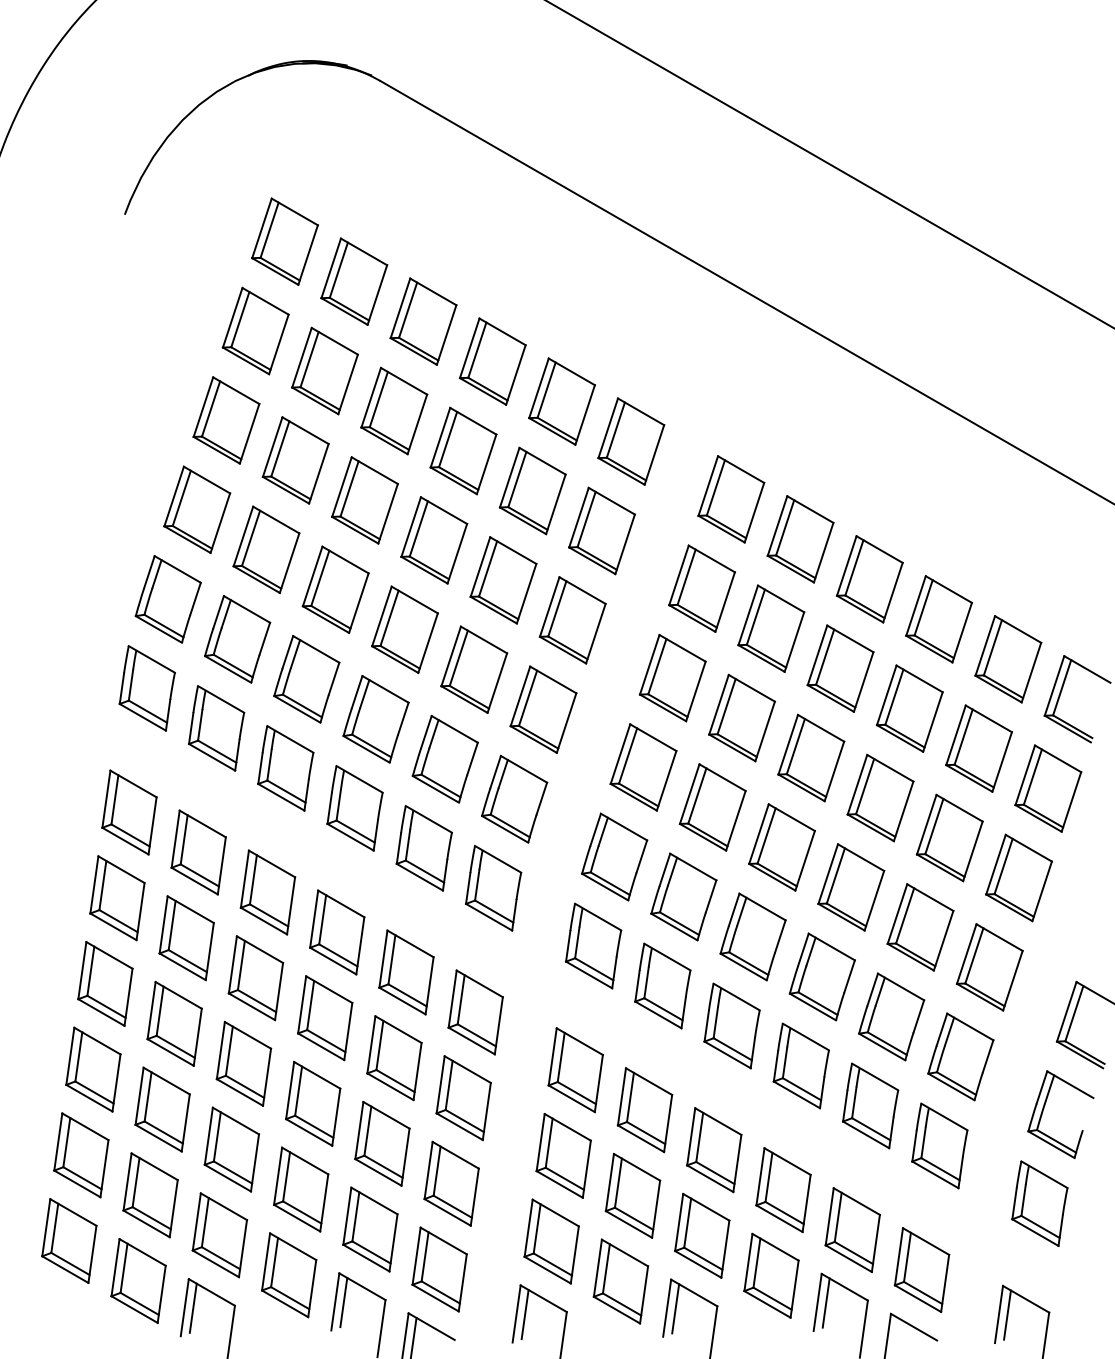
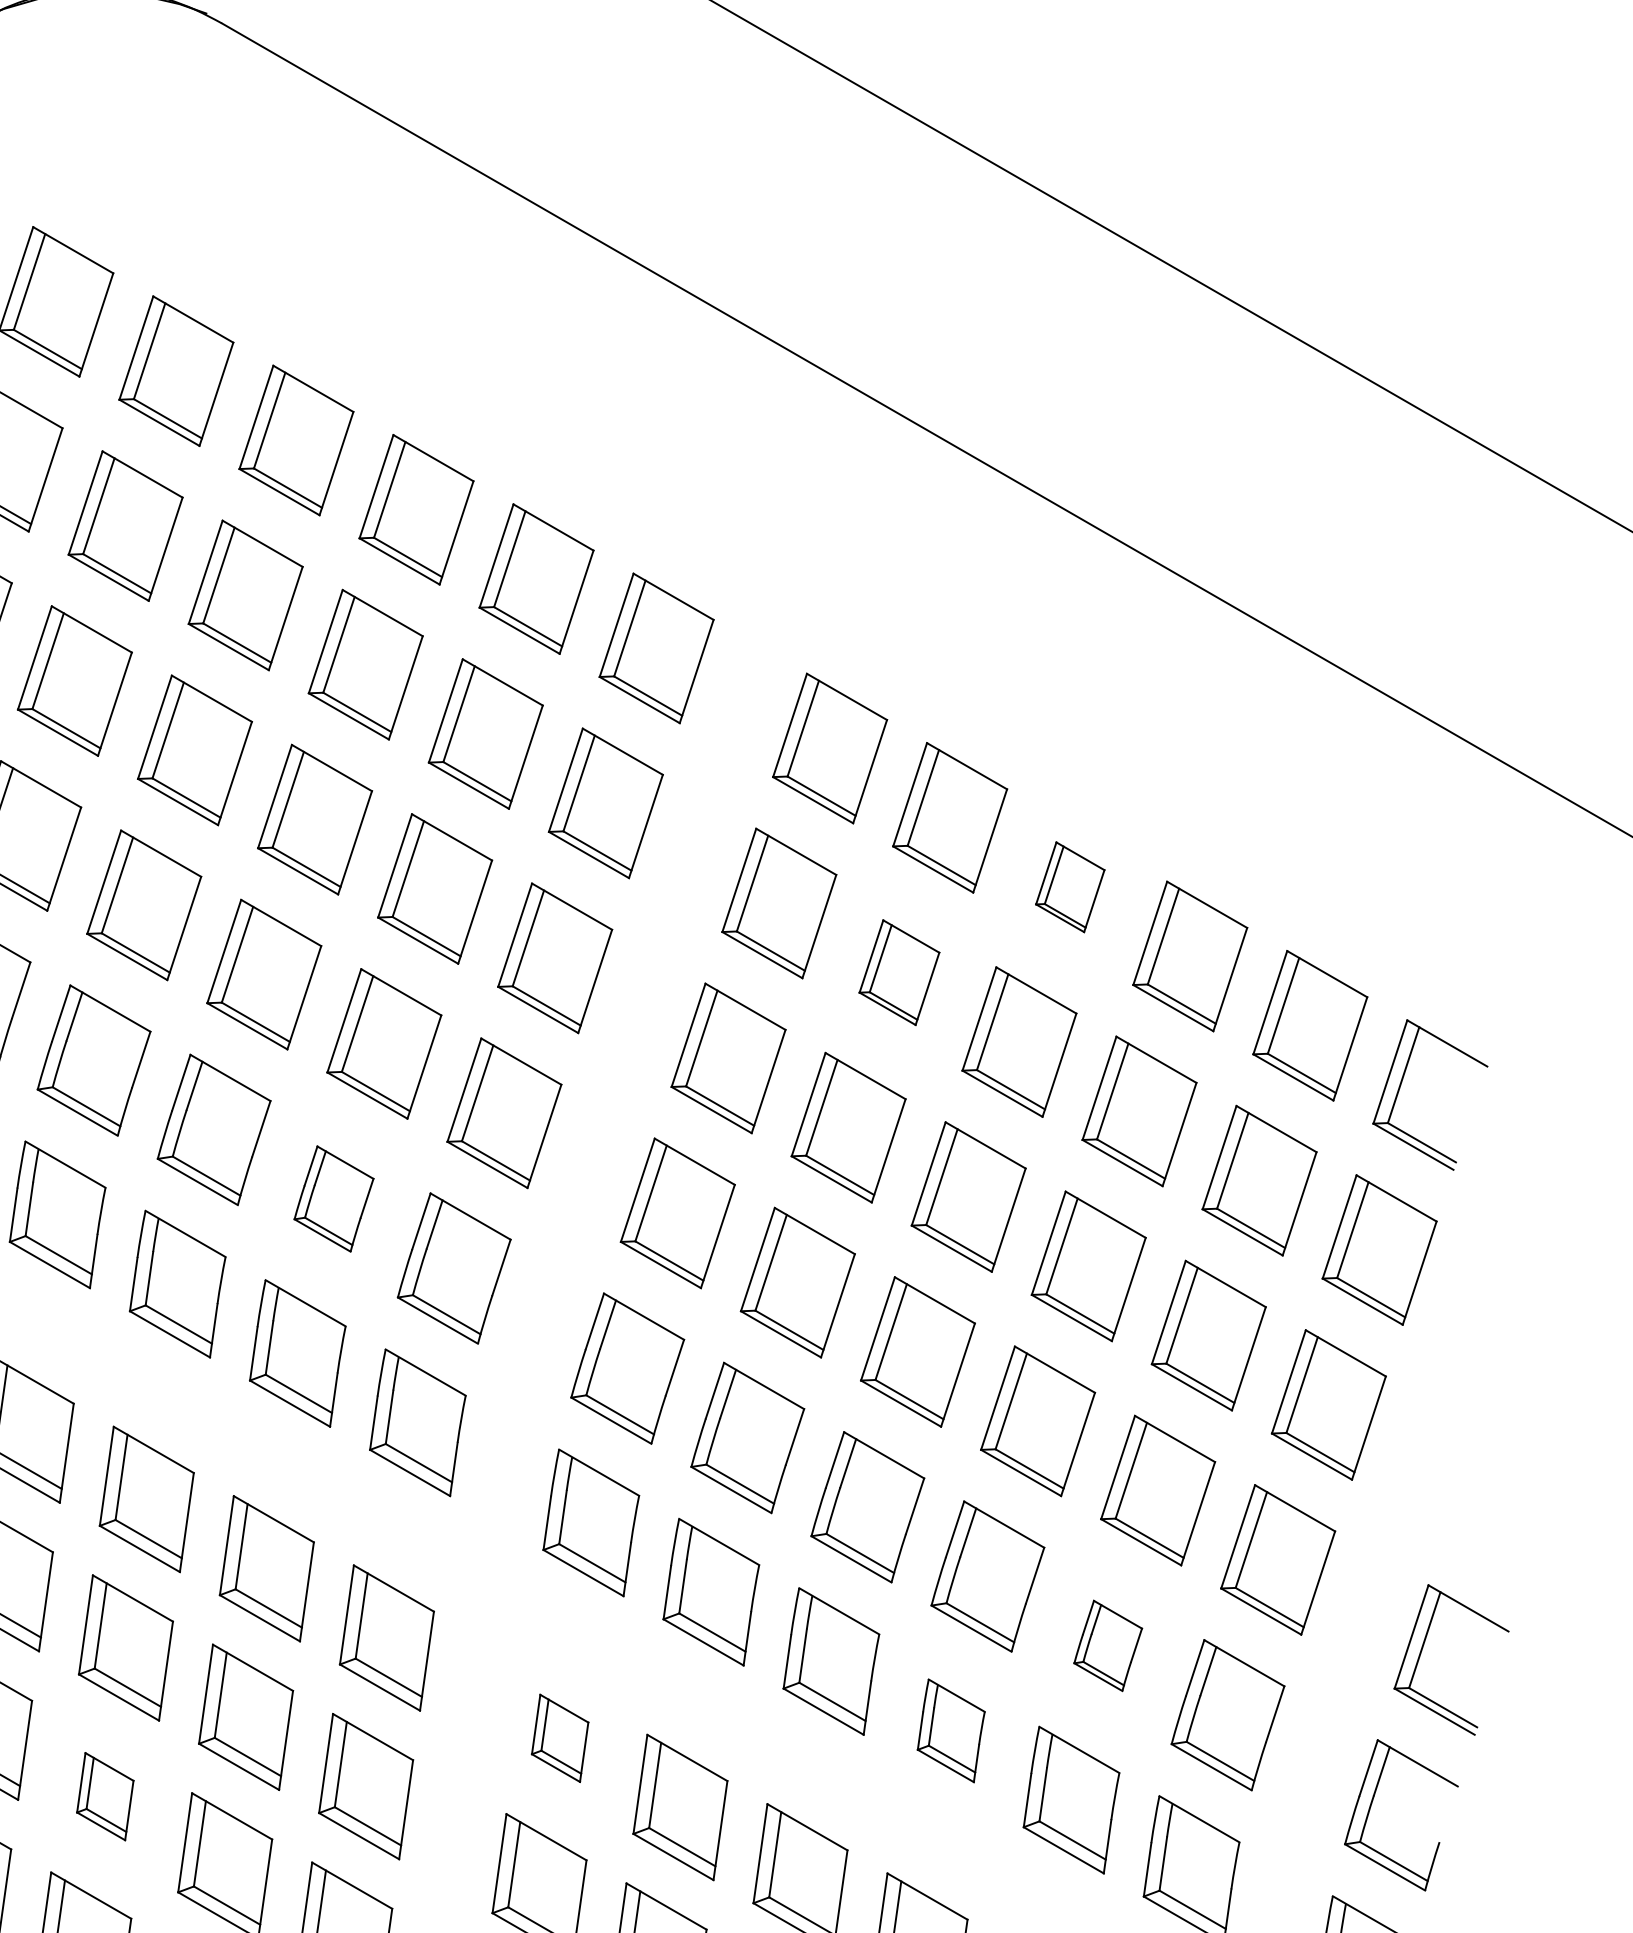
part: (869, 579) -> (1069, 887), size x0.6
part: (771, 628) -> (899, 972), size x0.7
part: (444, 758) -> (332, 1197), size x0.7
part: (891, 1016) -> (1107, 1645), size x0.6
part: (800, 1065) -> (949, 1730), size x0.7
part: (575, 1070) -> (559, 1738), size x0.6
part: (313, 1103) -> (105, 1795), size x0.6

